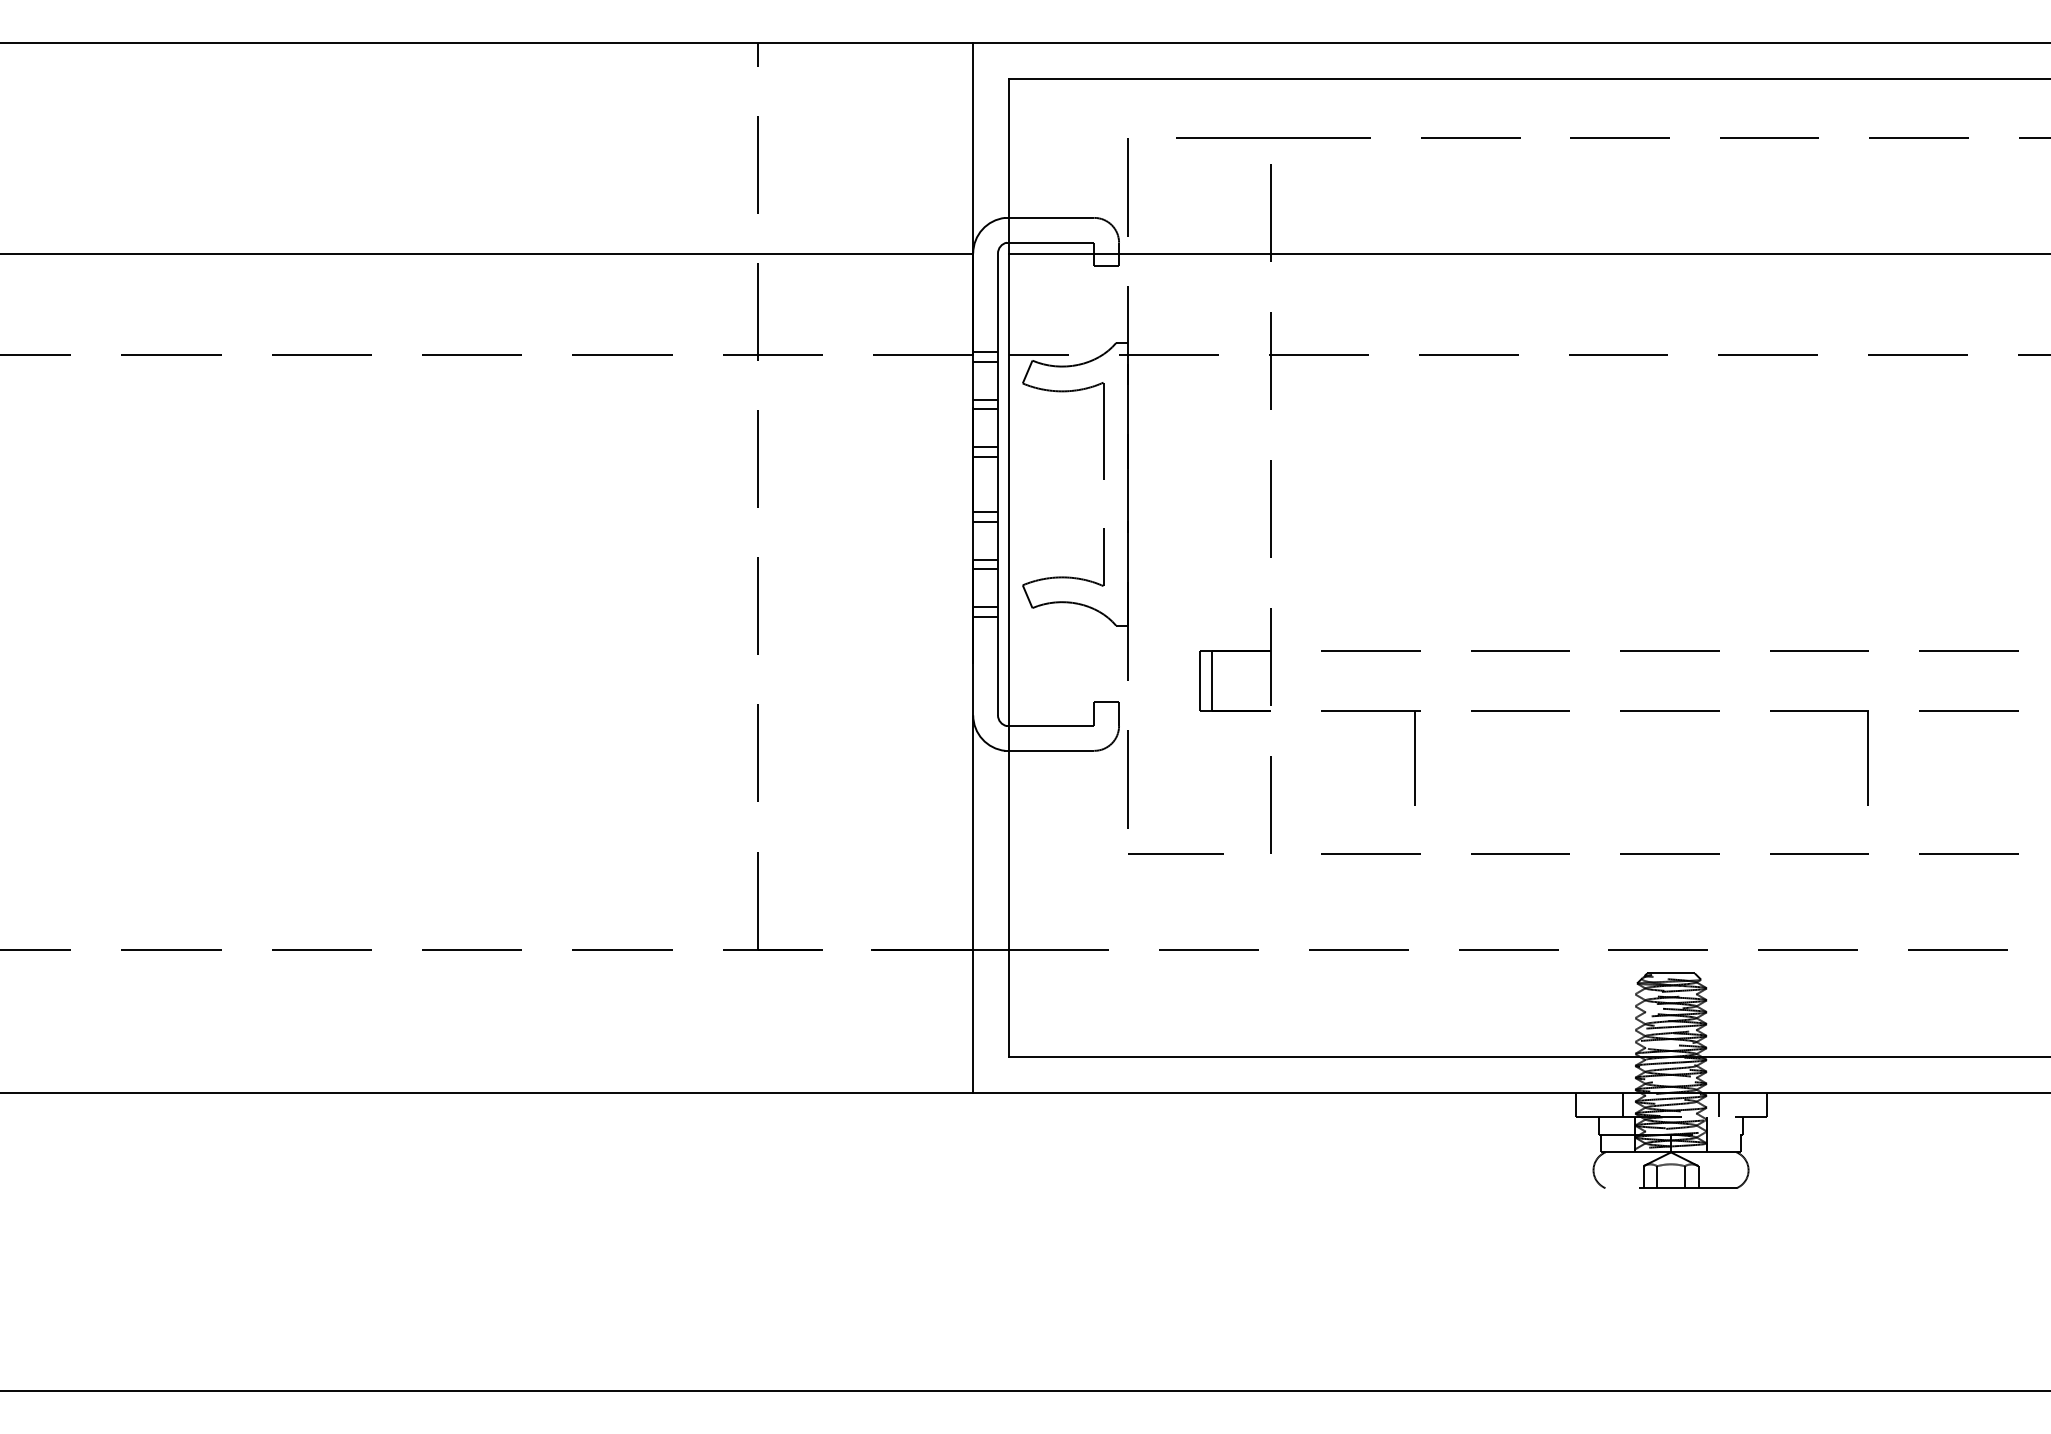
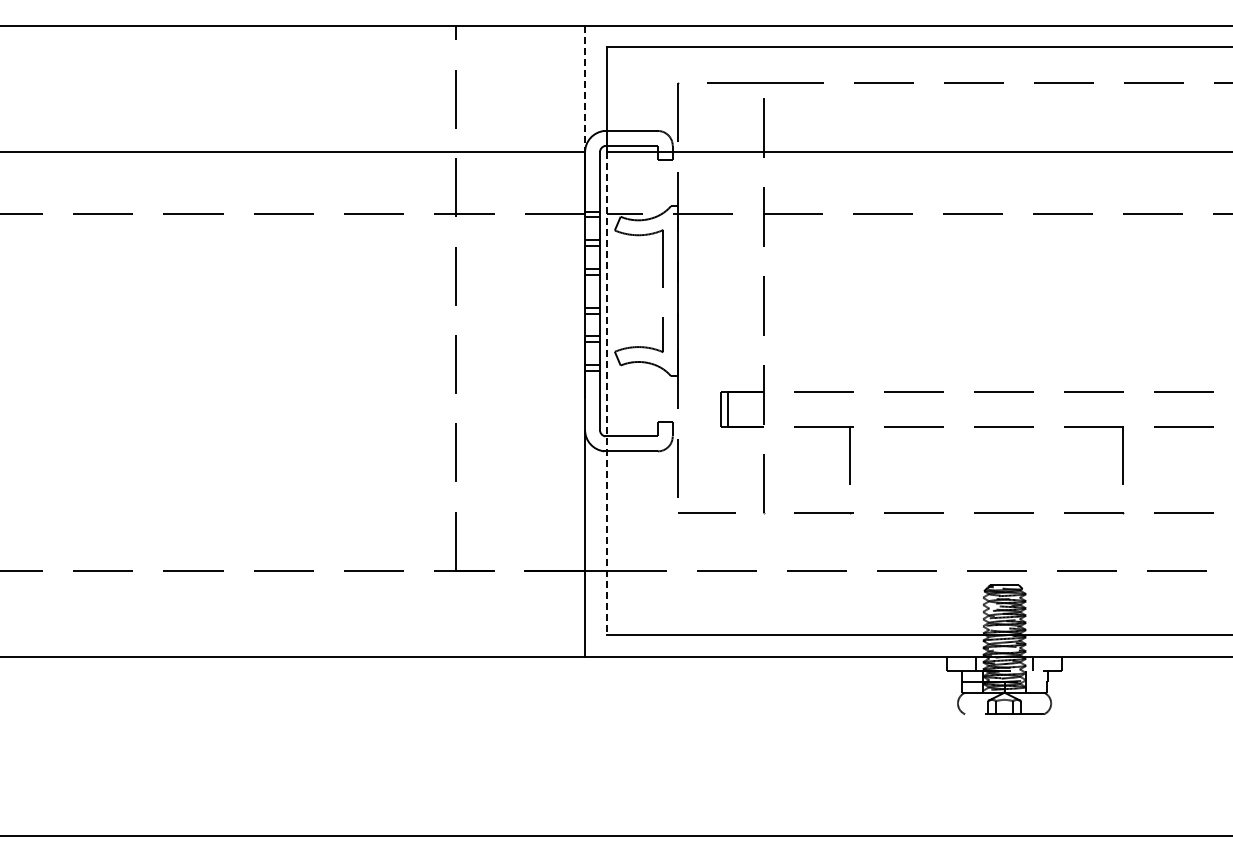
line: (973, 148) -> (585, 89), solid -> dashed
line: (1008, 656) -> (606, 394), solid -> dashed

